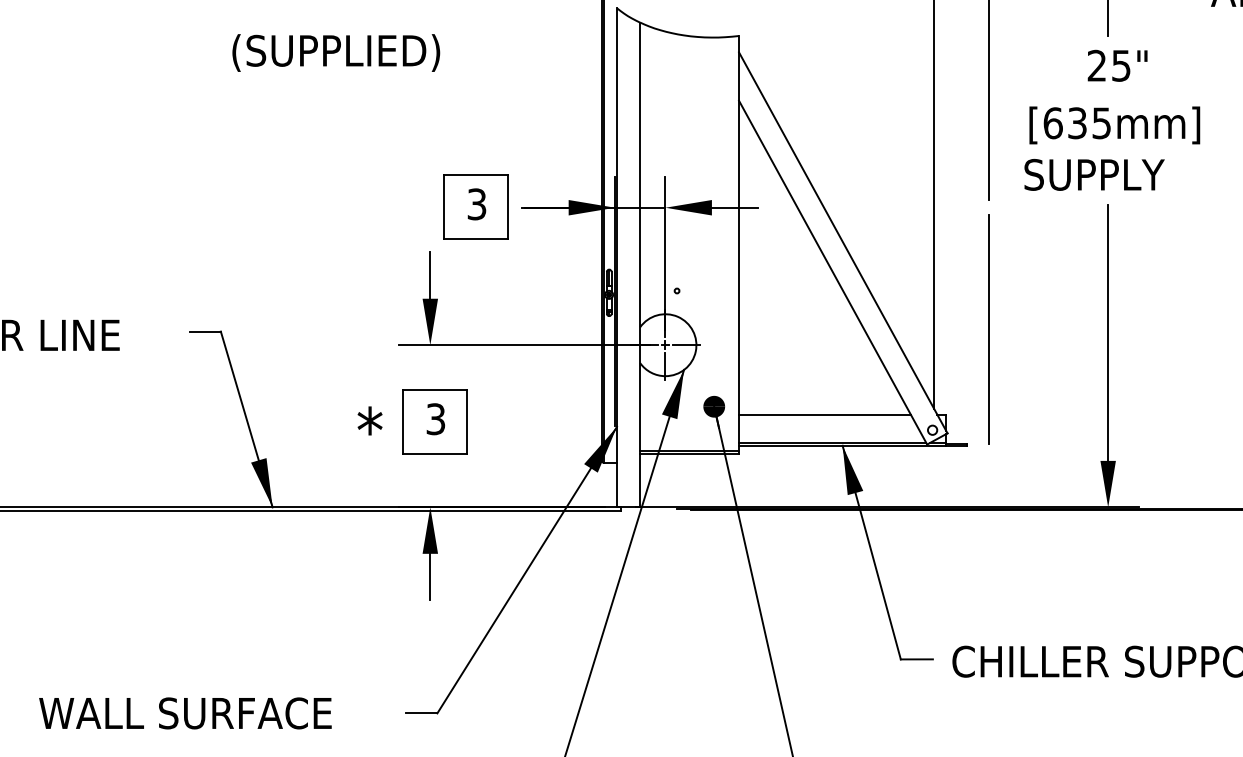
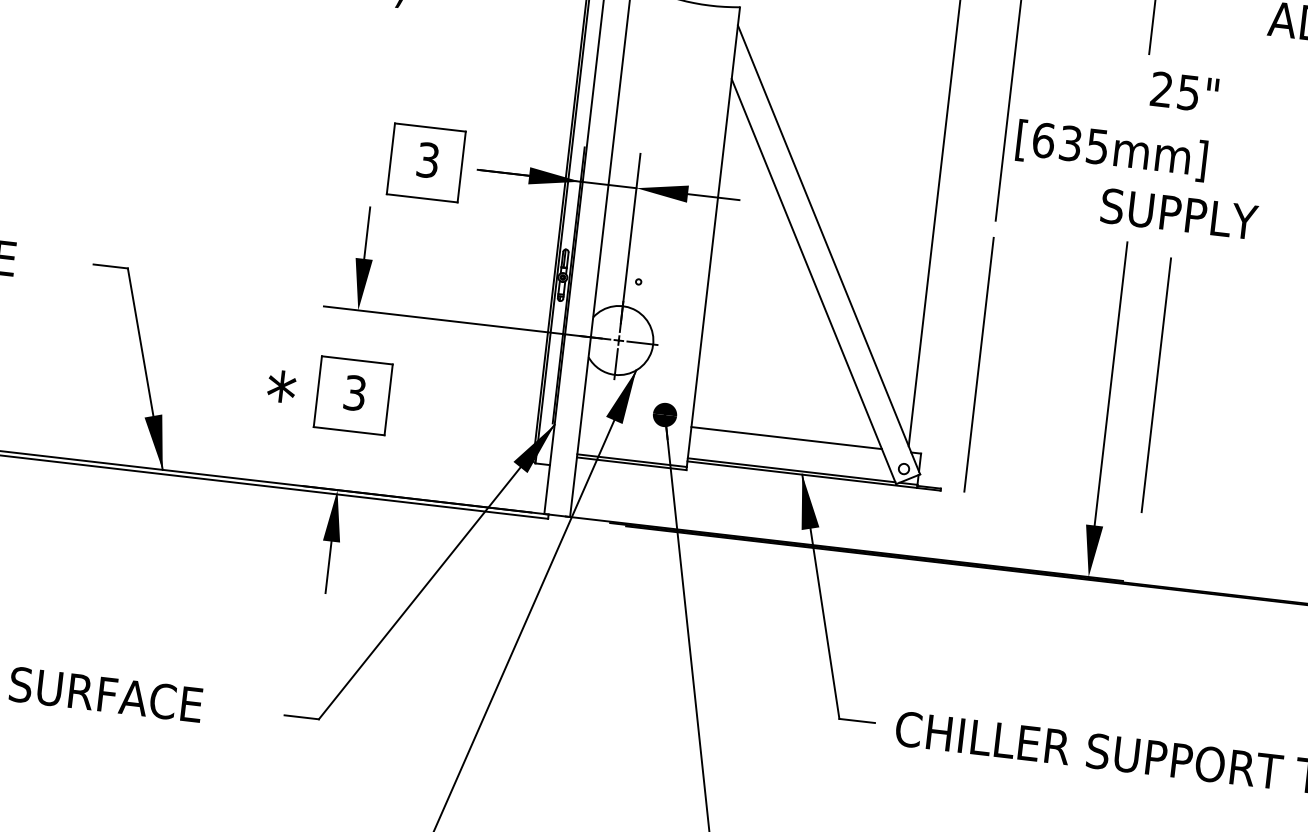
text: (1117, 65) -> (1184, 91), moved
text: (1114, 125) -> (1111, 150), moved
text: (1094, 174) -> (1179, 213), moved
line: (1148, 329) -> (1156, 385), added

